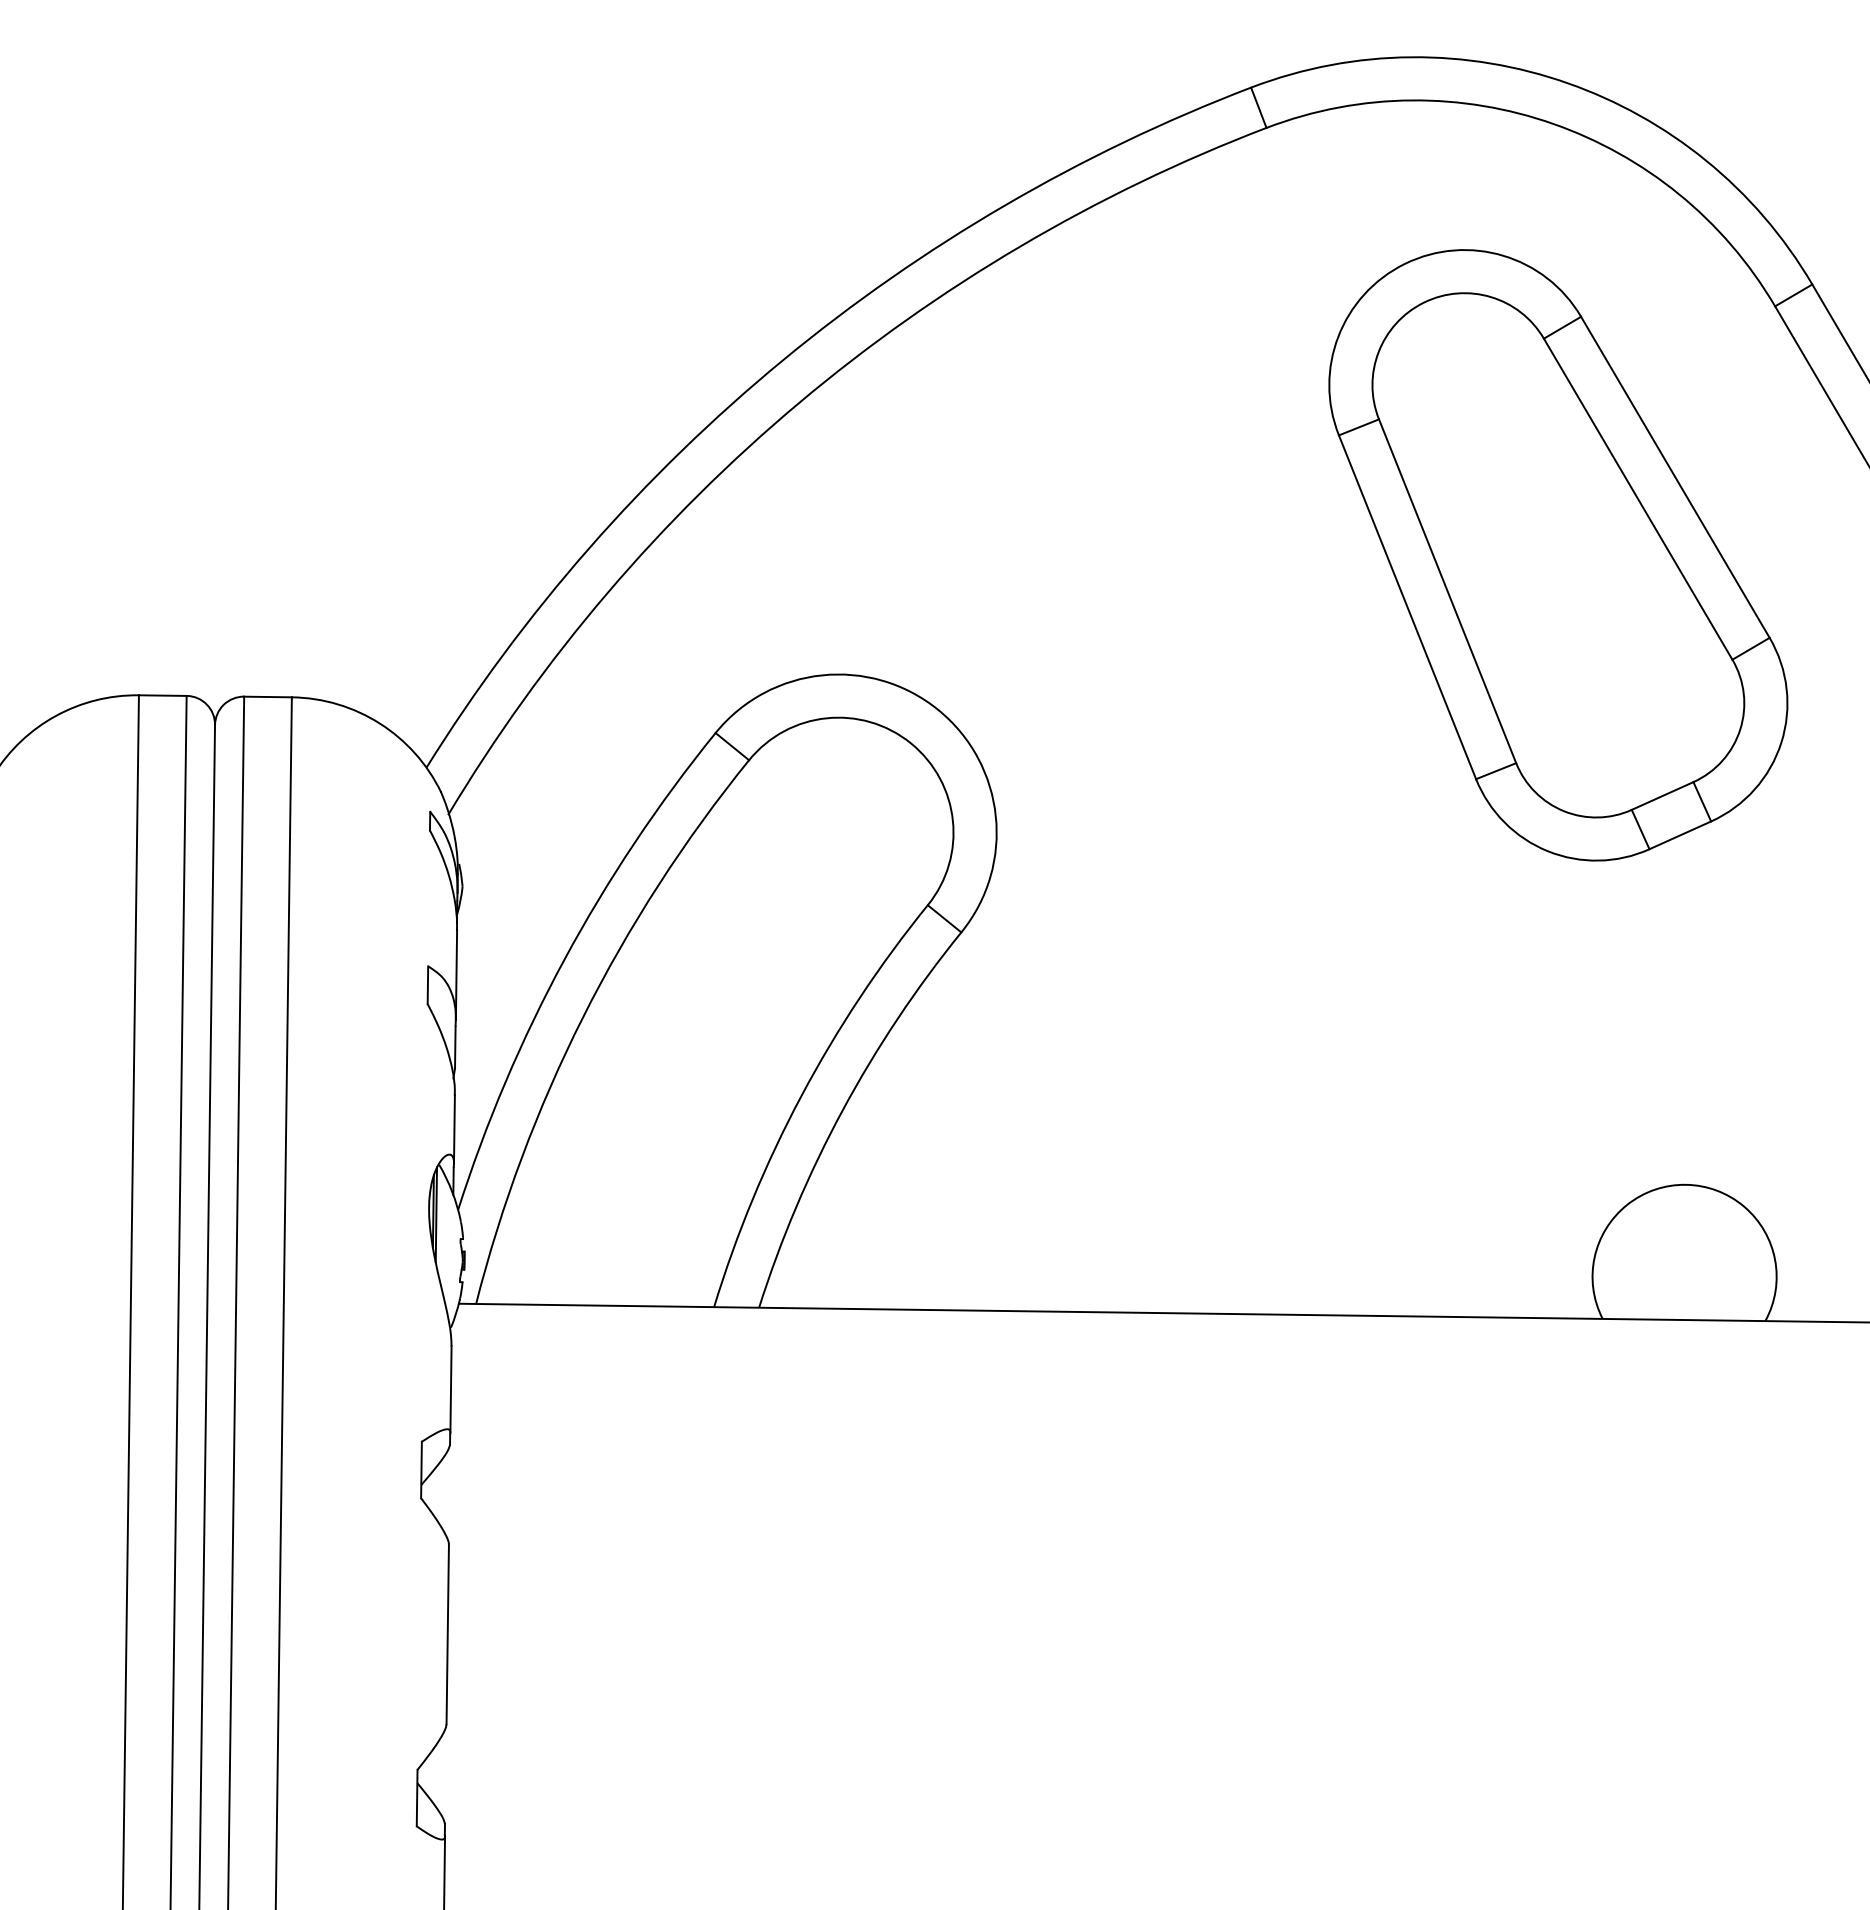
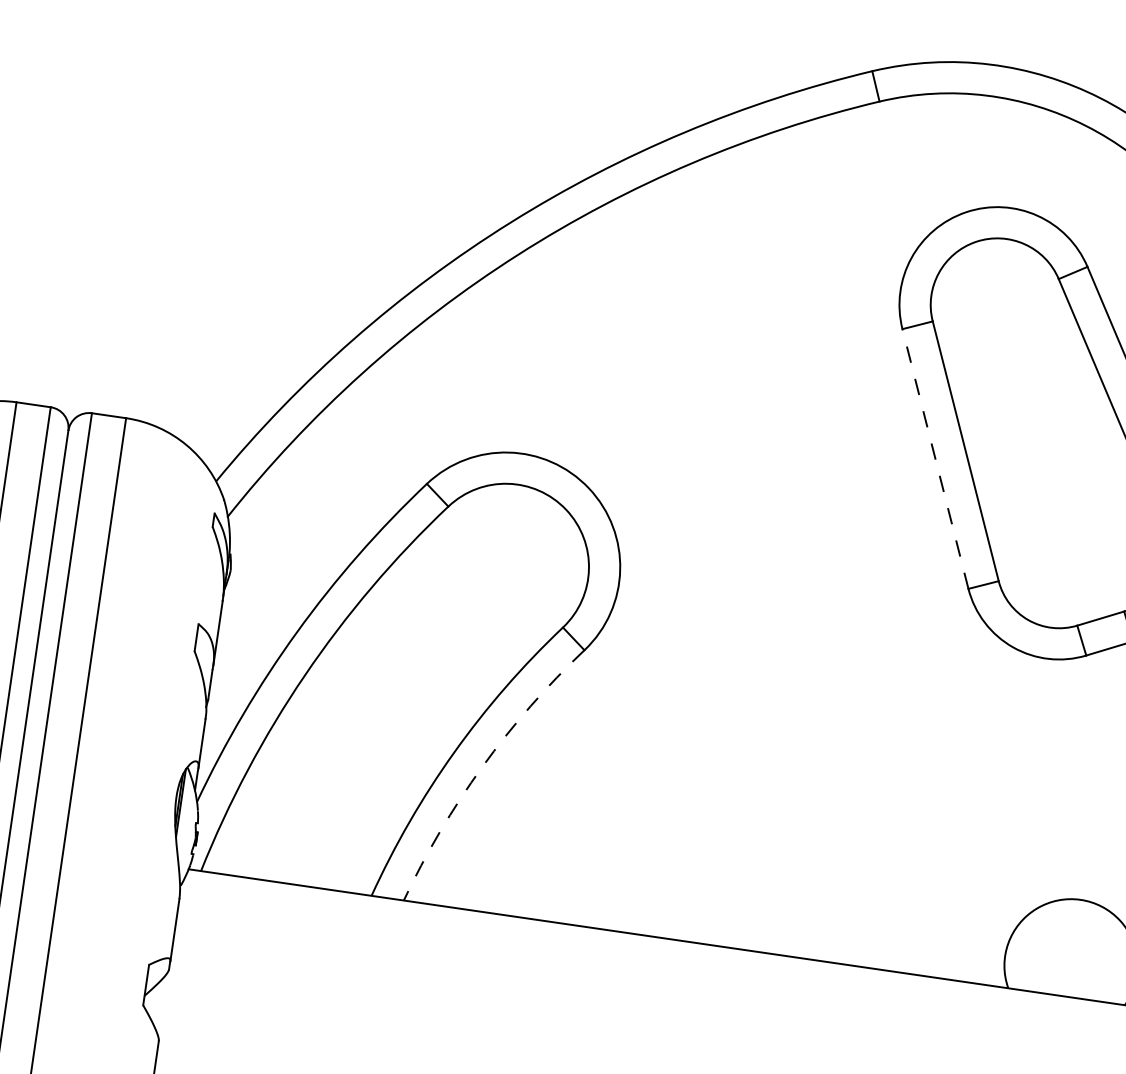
line: (1407, 606) -> (935, 458), solid -> dashed
arc: (842, 1110) -> (482, 766), solid -> dashed

